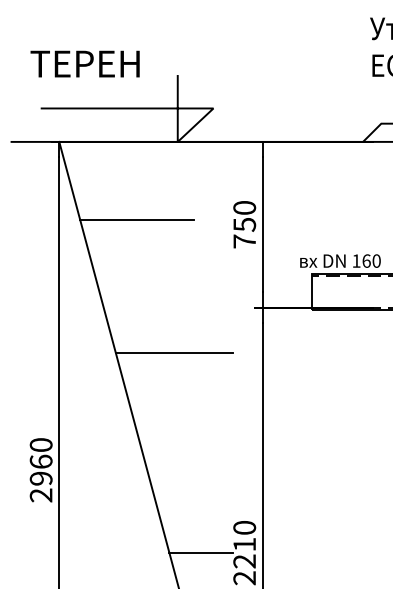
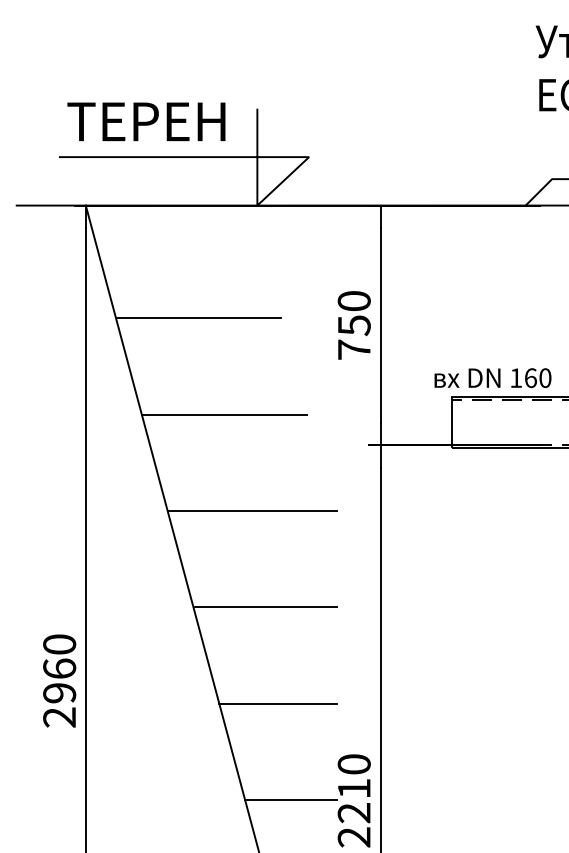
text: (84, 63) -> (145, 120), moved
line: (154, 286) -> (223, 414), added
line: (182, 419) -> (264, 607), added
line: (191, 485) -> (277, 703), added

